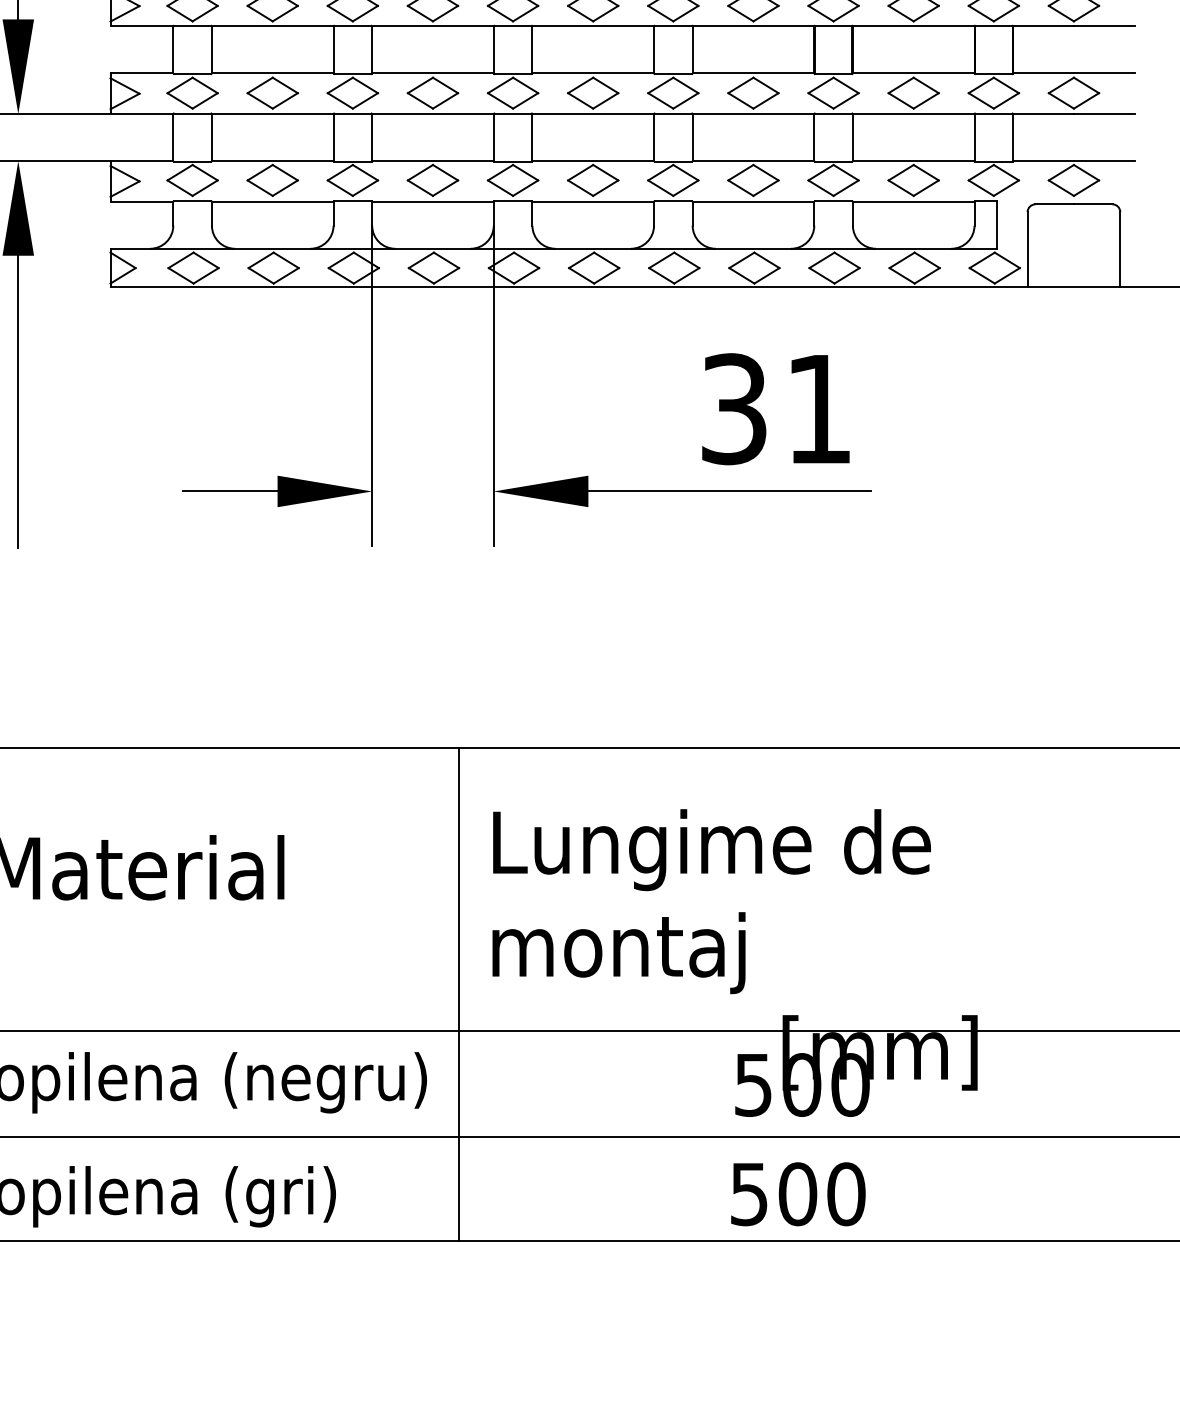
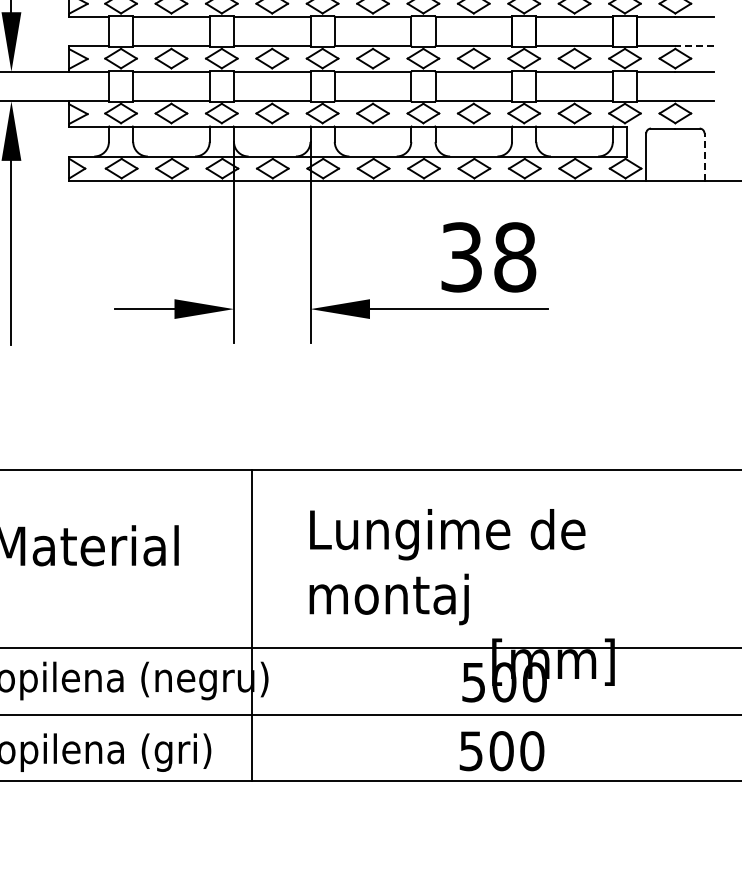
line: (1104, 73) -> (694, 46), solid -> dashed
line: (1120, 250) -> (704, 157), solid -> dashed
text: (819, 409) -> (515, 257), 31 -> 38
line: (458, 994) -> (251, 625), moved

